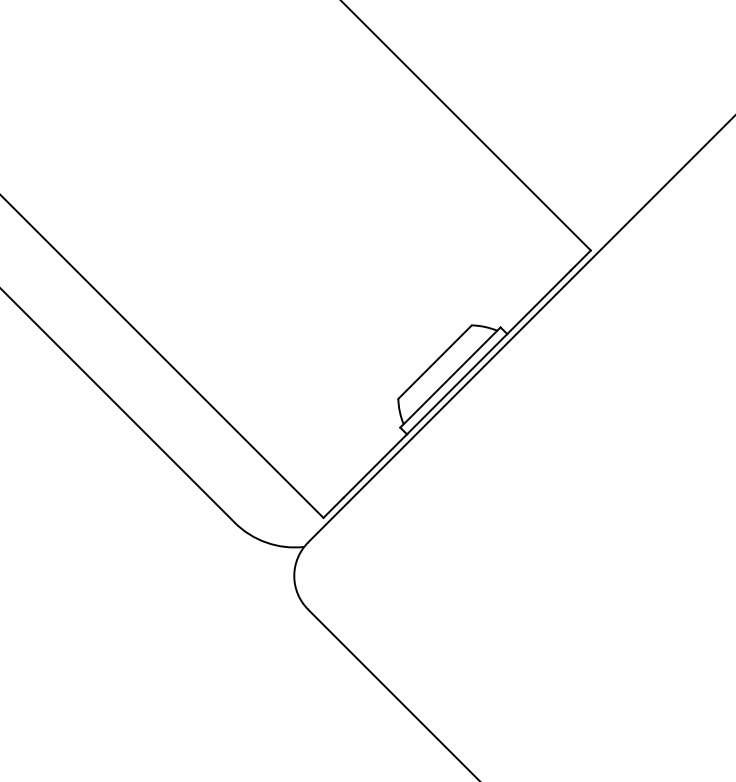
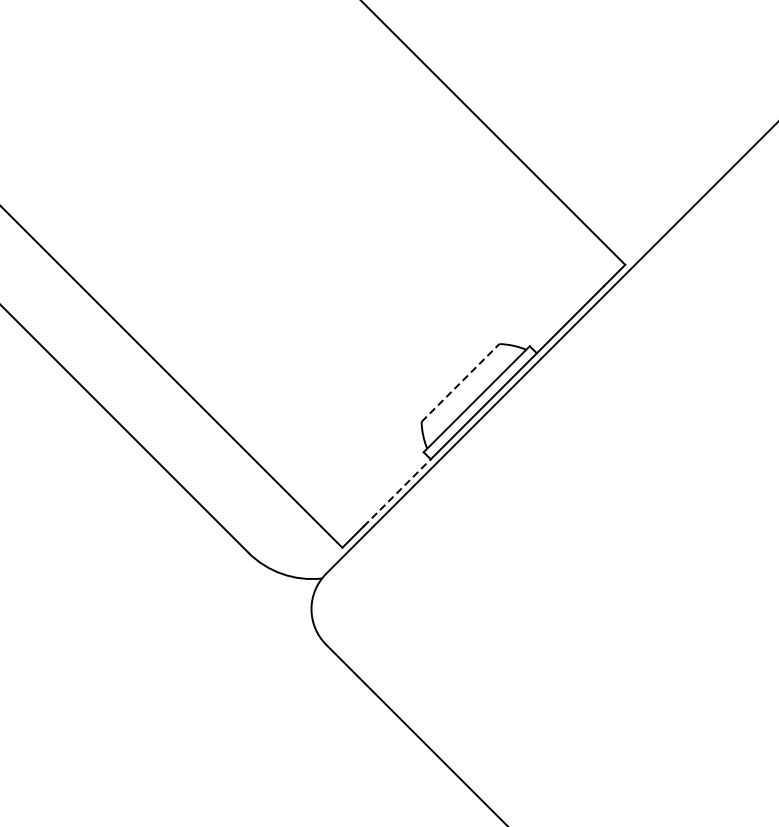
line: (435, 362) -> (460, 383), solid -> dashed
line: (375, 466) -> (397, 493), solid -> dashed

